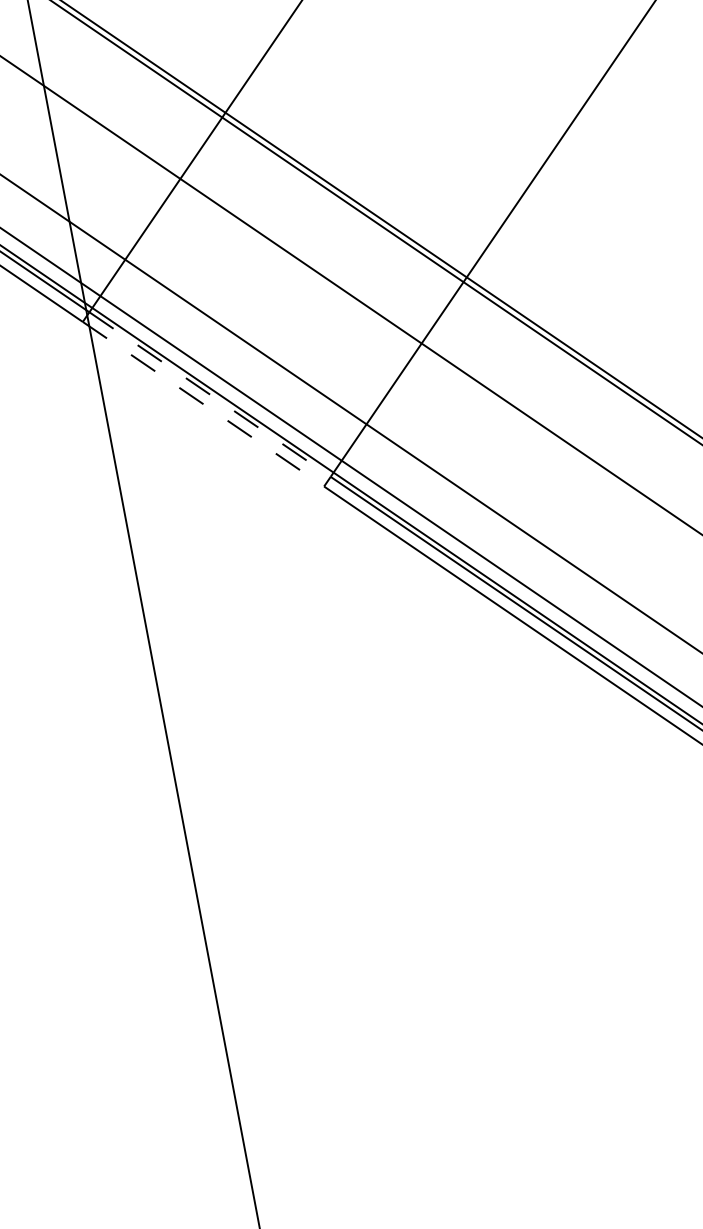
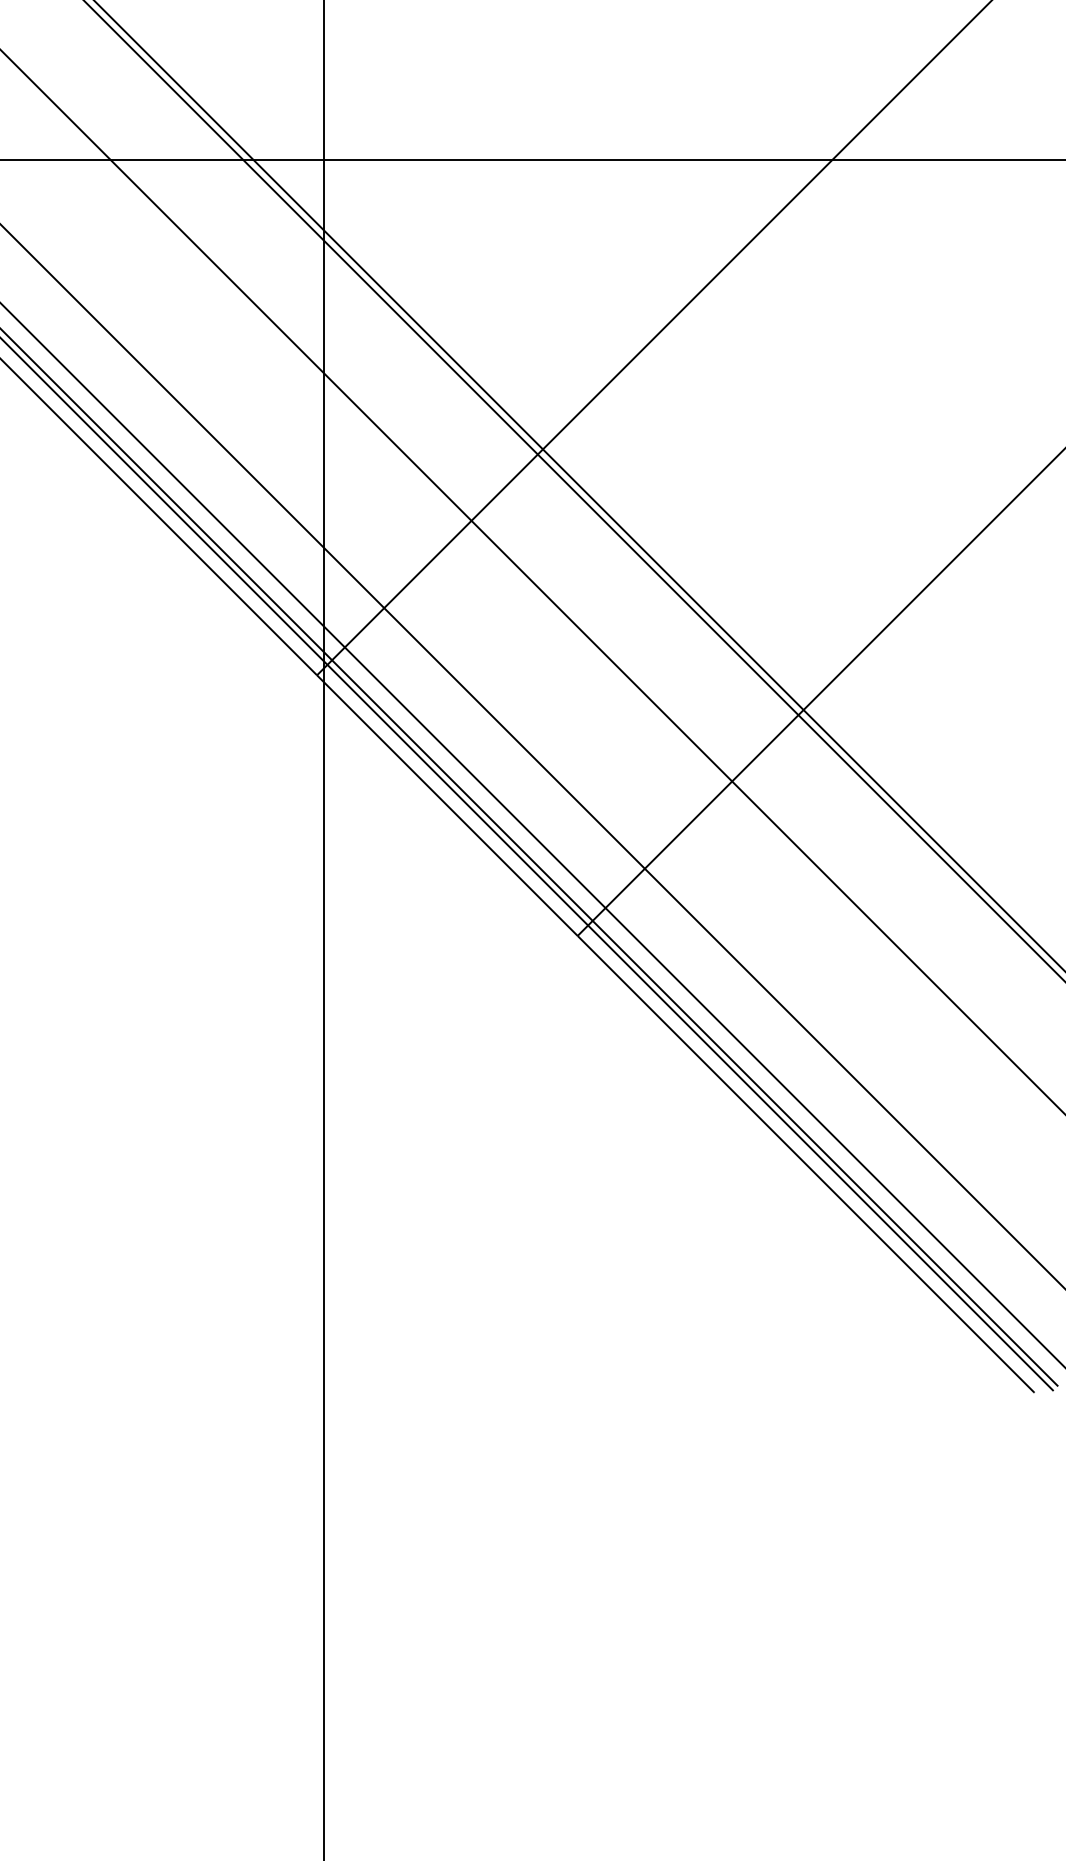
line: (210, 394) -> (458, 795), dashed -> solid
line: (203, 404) -> (447, 805), dashed -> solid

